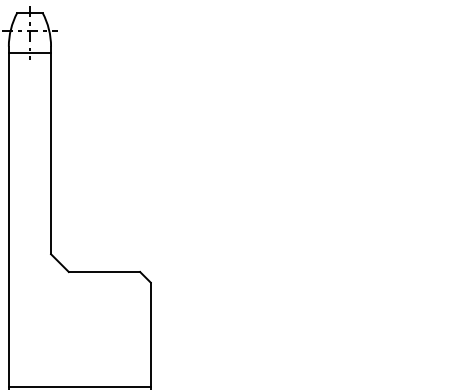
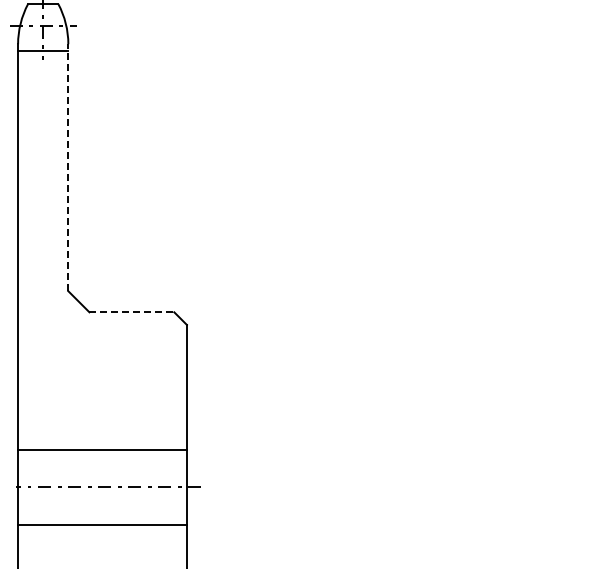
line: (51, 150) -> (68, 167), solid -> dashed
line: (104, 272) -> (132, 312), solid -> dashed

